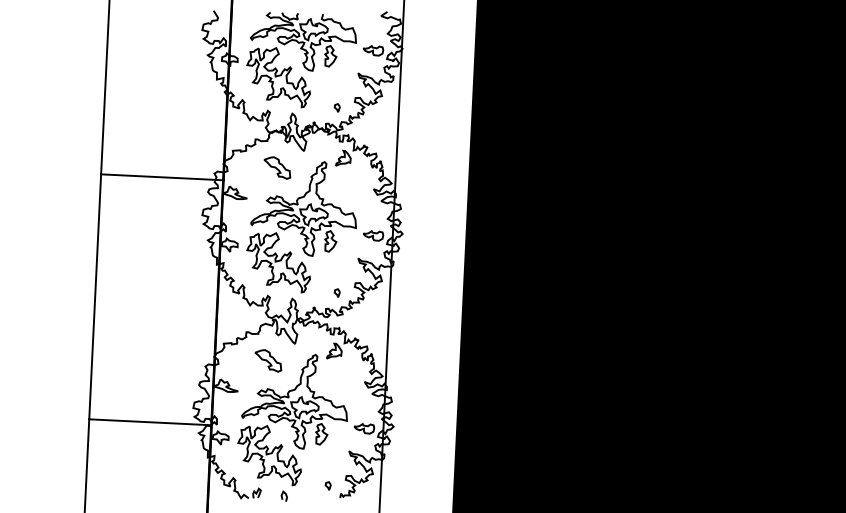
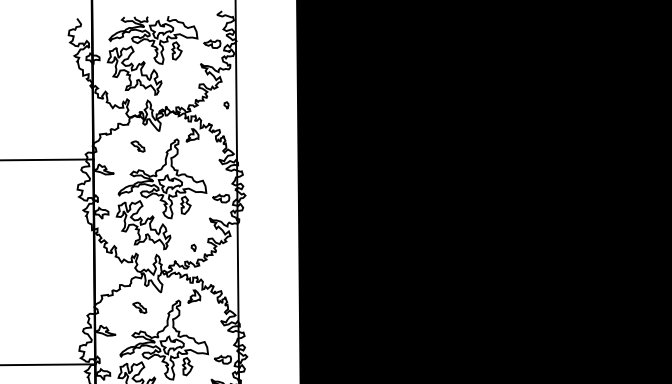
part: (336, 107) -> (225, 105), moved
part: (277, 167) -> (137, 146), size x0.6
part: (268, 360) -> (139, 307), size x0.6

